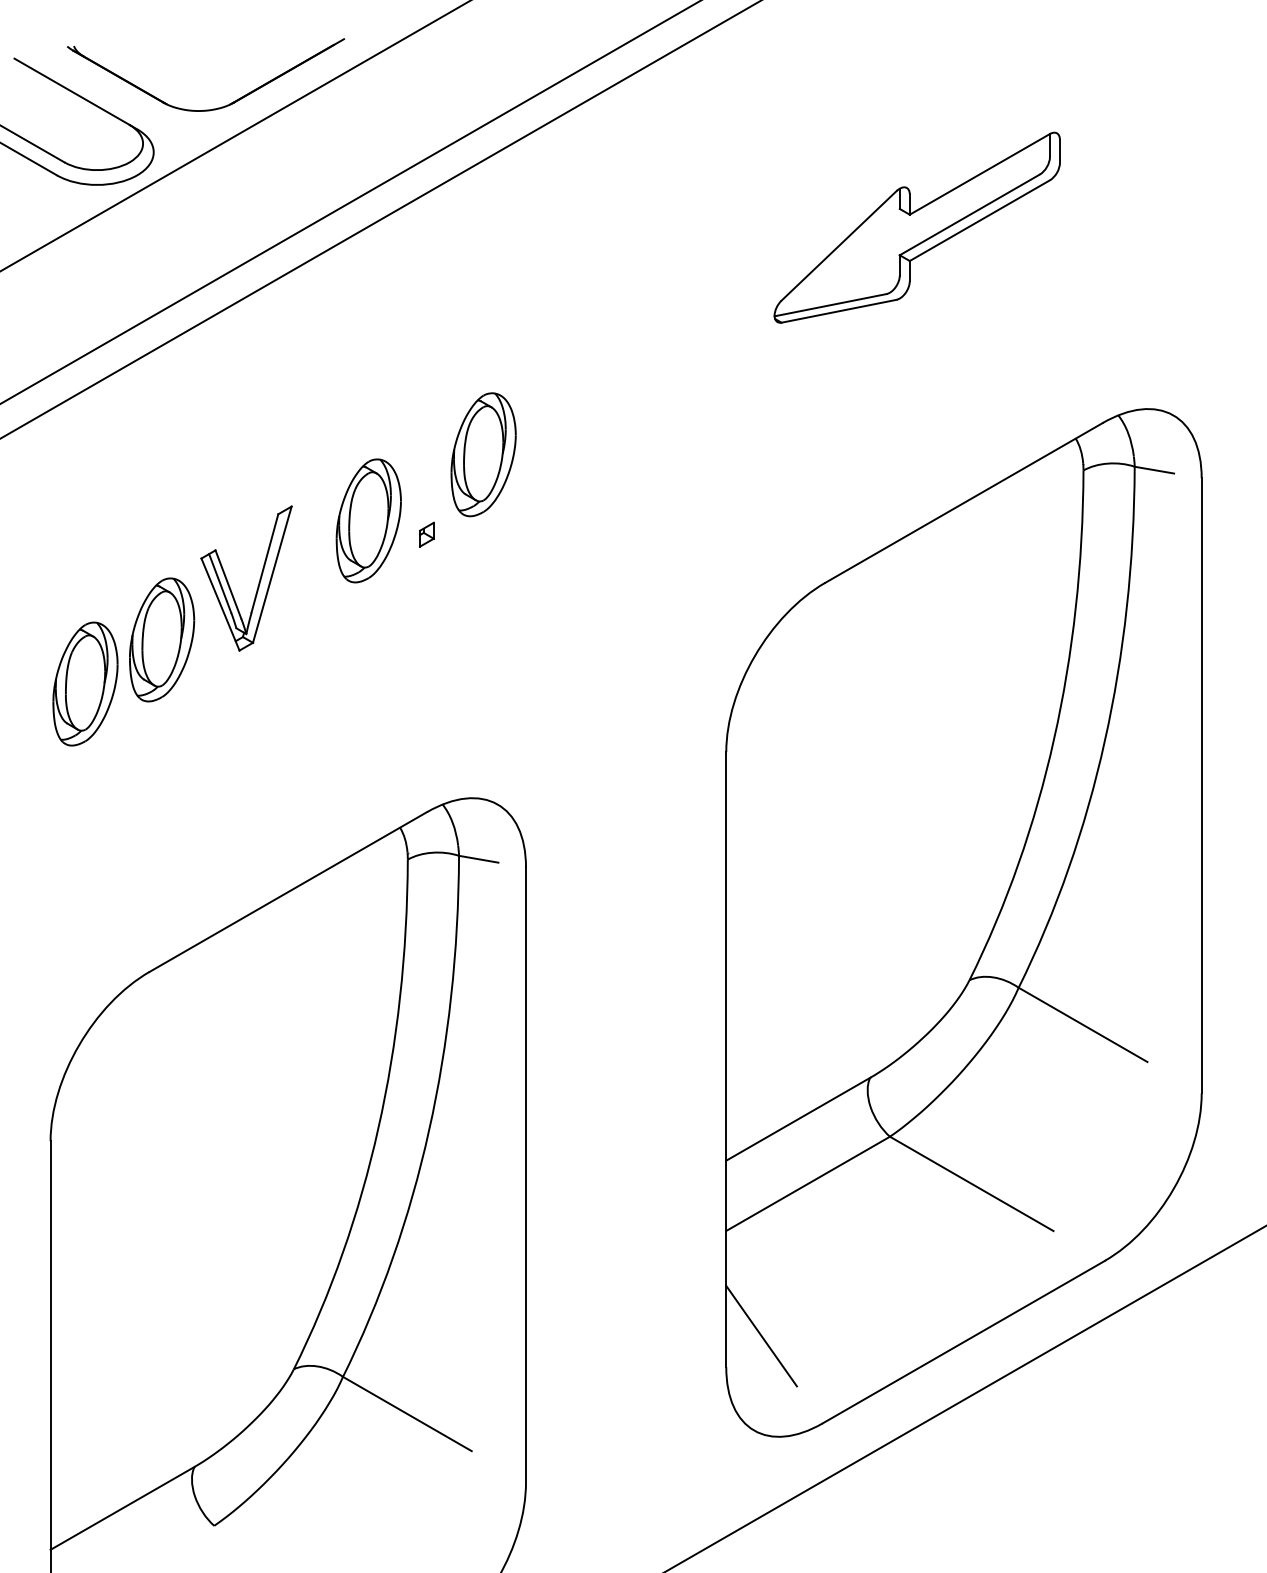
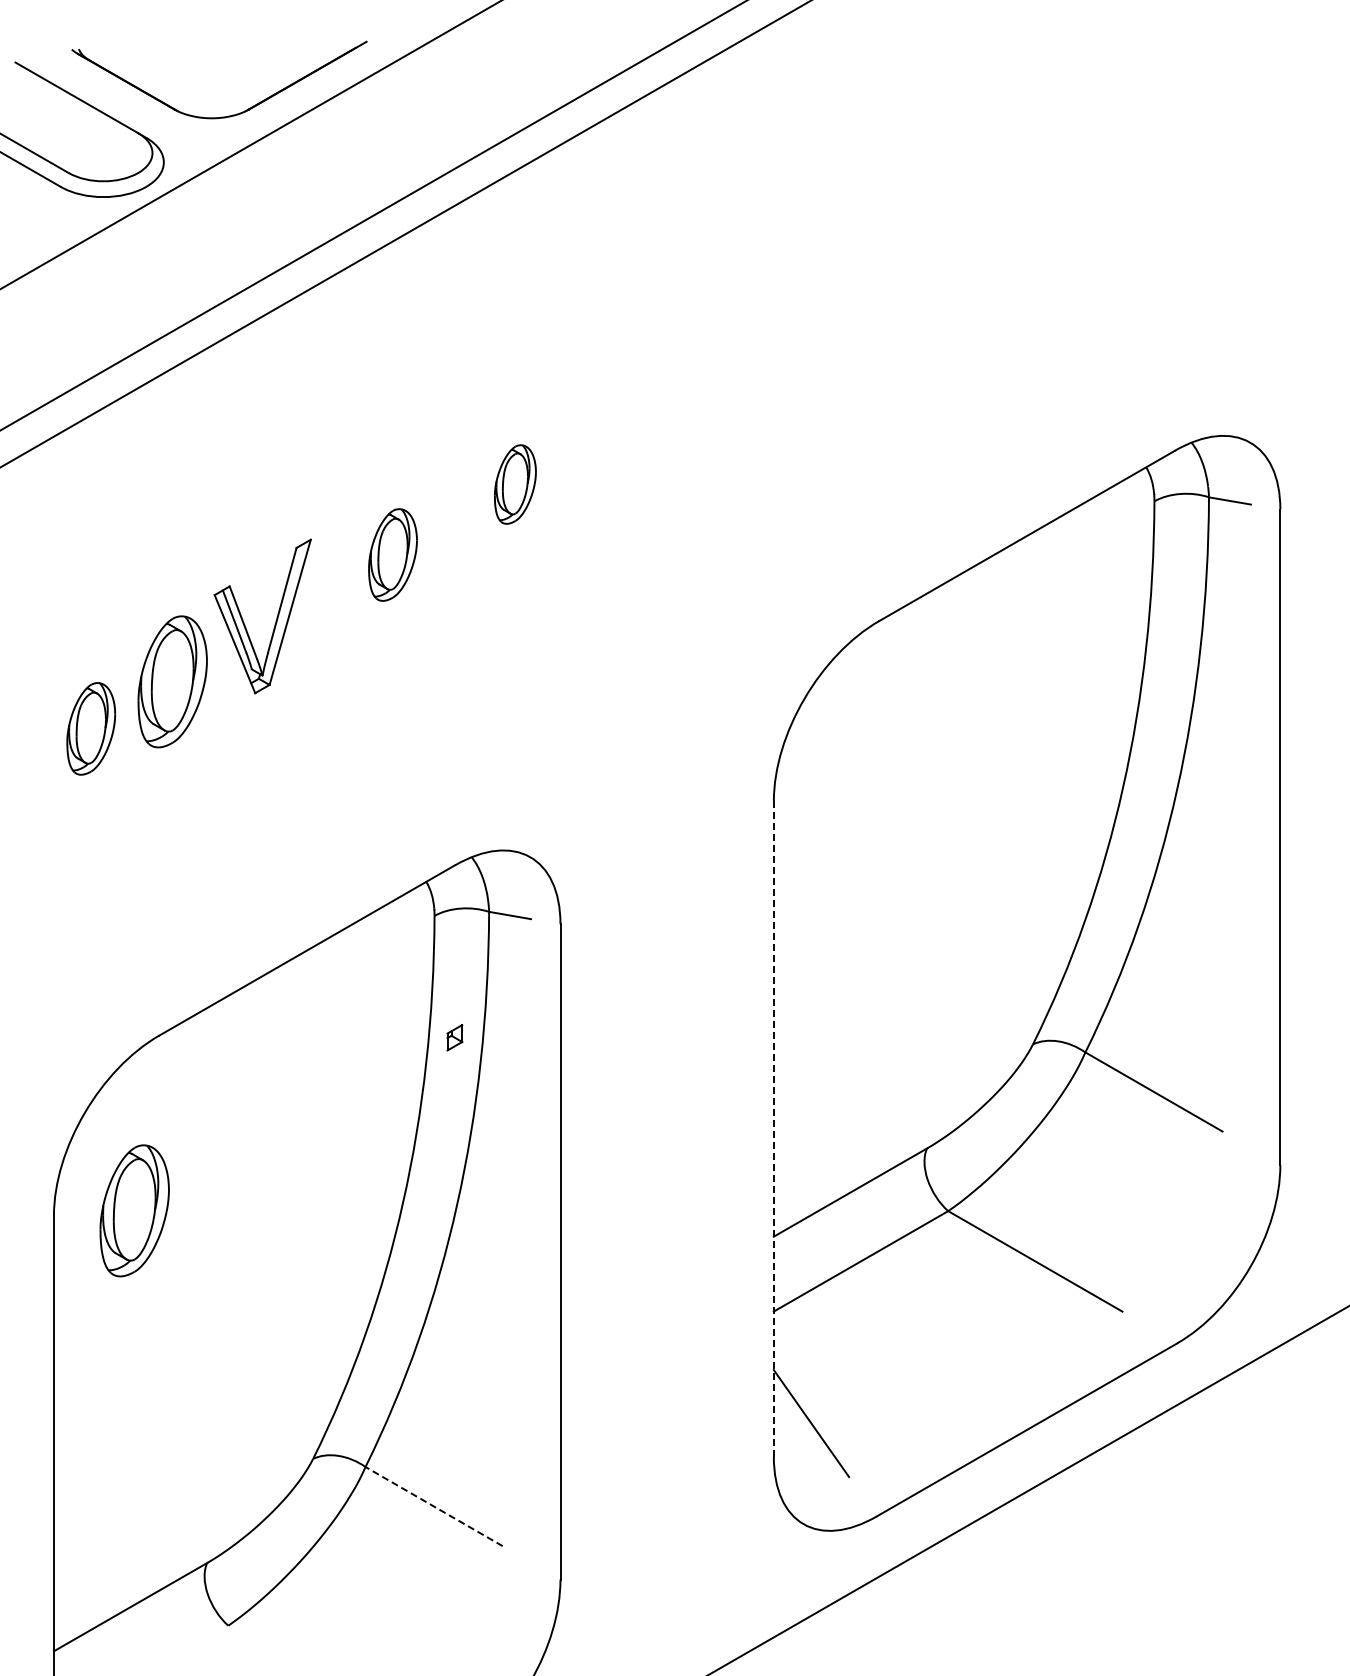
part: (917, 227) -> (977, 242), removed
part: (483, 454) -> (515, 484), size x0.6
part: (368, 520) -> (392, 554), size x0.7
part: (426, 534) -> (454, 1037), moved
part: (85, 683) -> (91, 728), size x0.7
line: (725, 1059) -> (773, 1128), solid -> dashed
part: (126, 1136) -> (134, 1210), added
line: (406, 1413) -> (433, 1506), solid -> dashed

